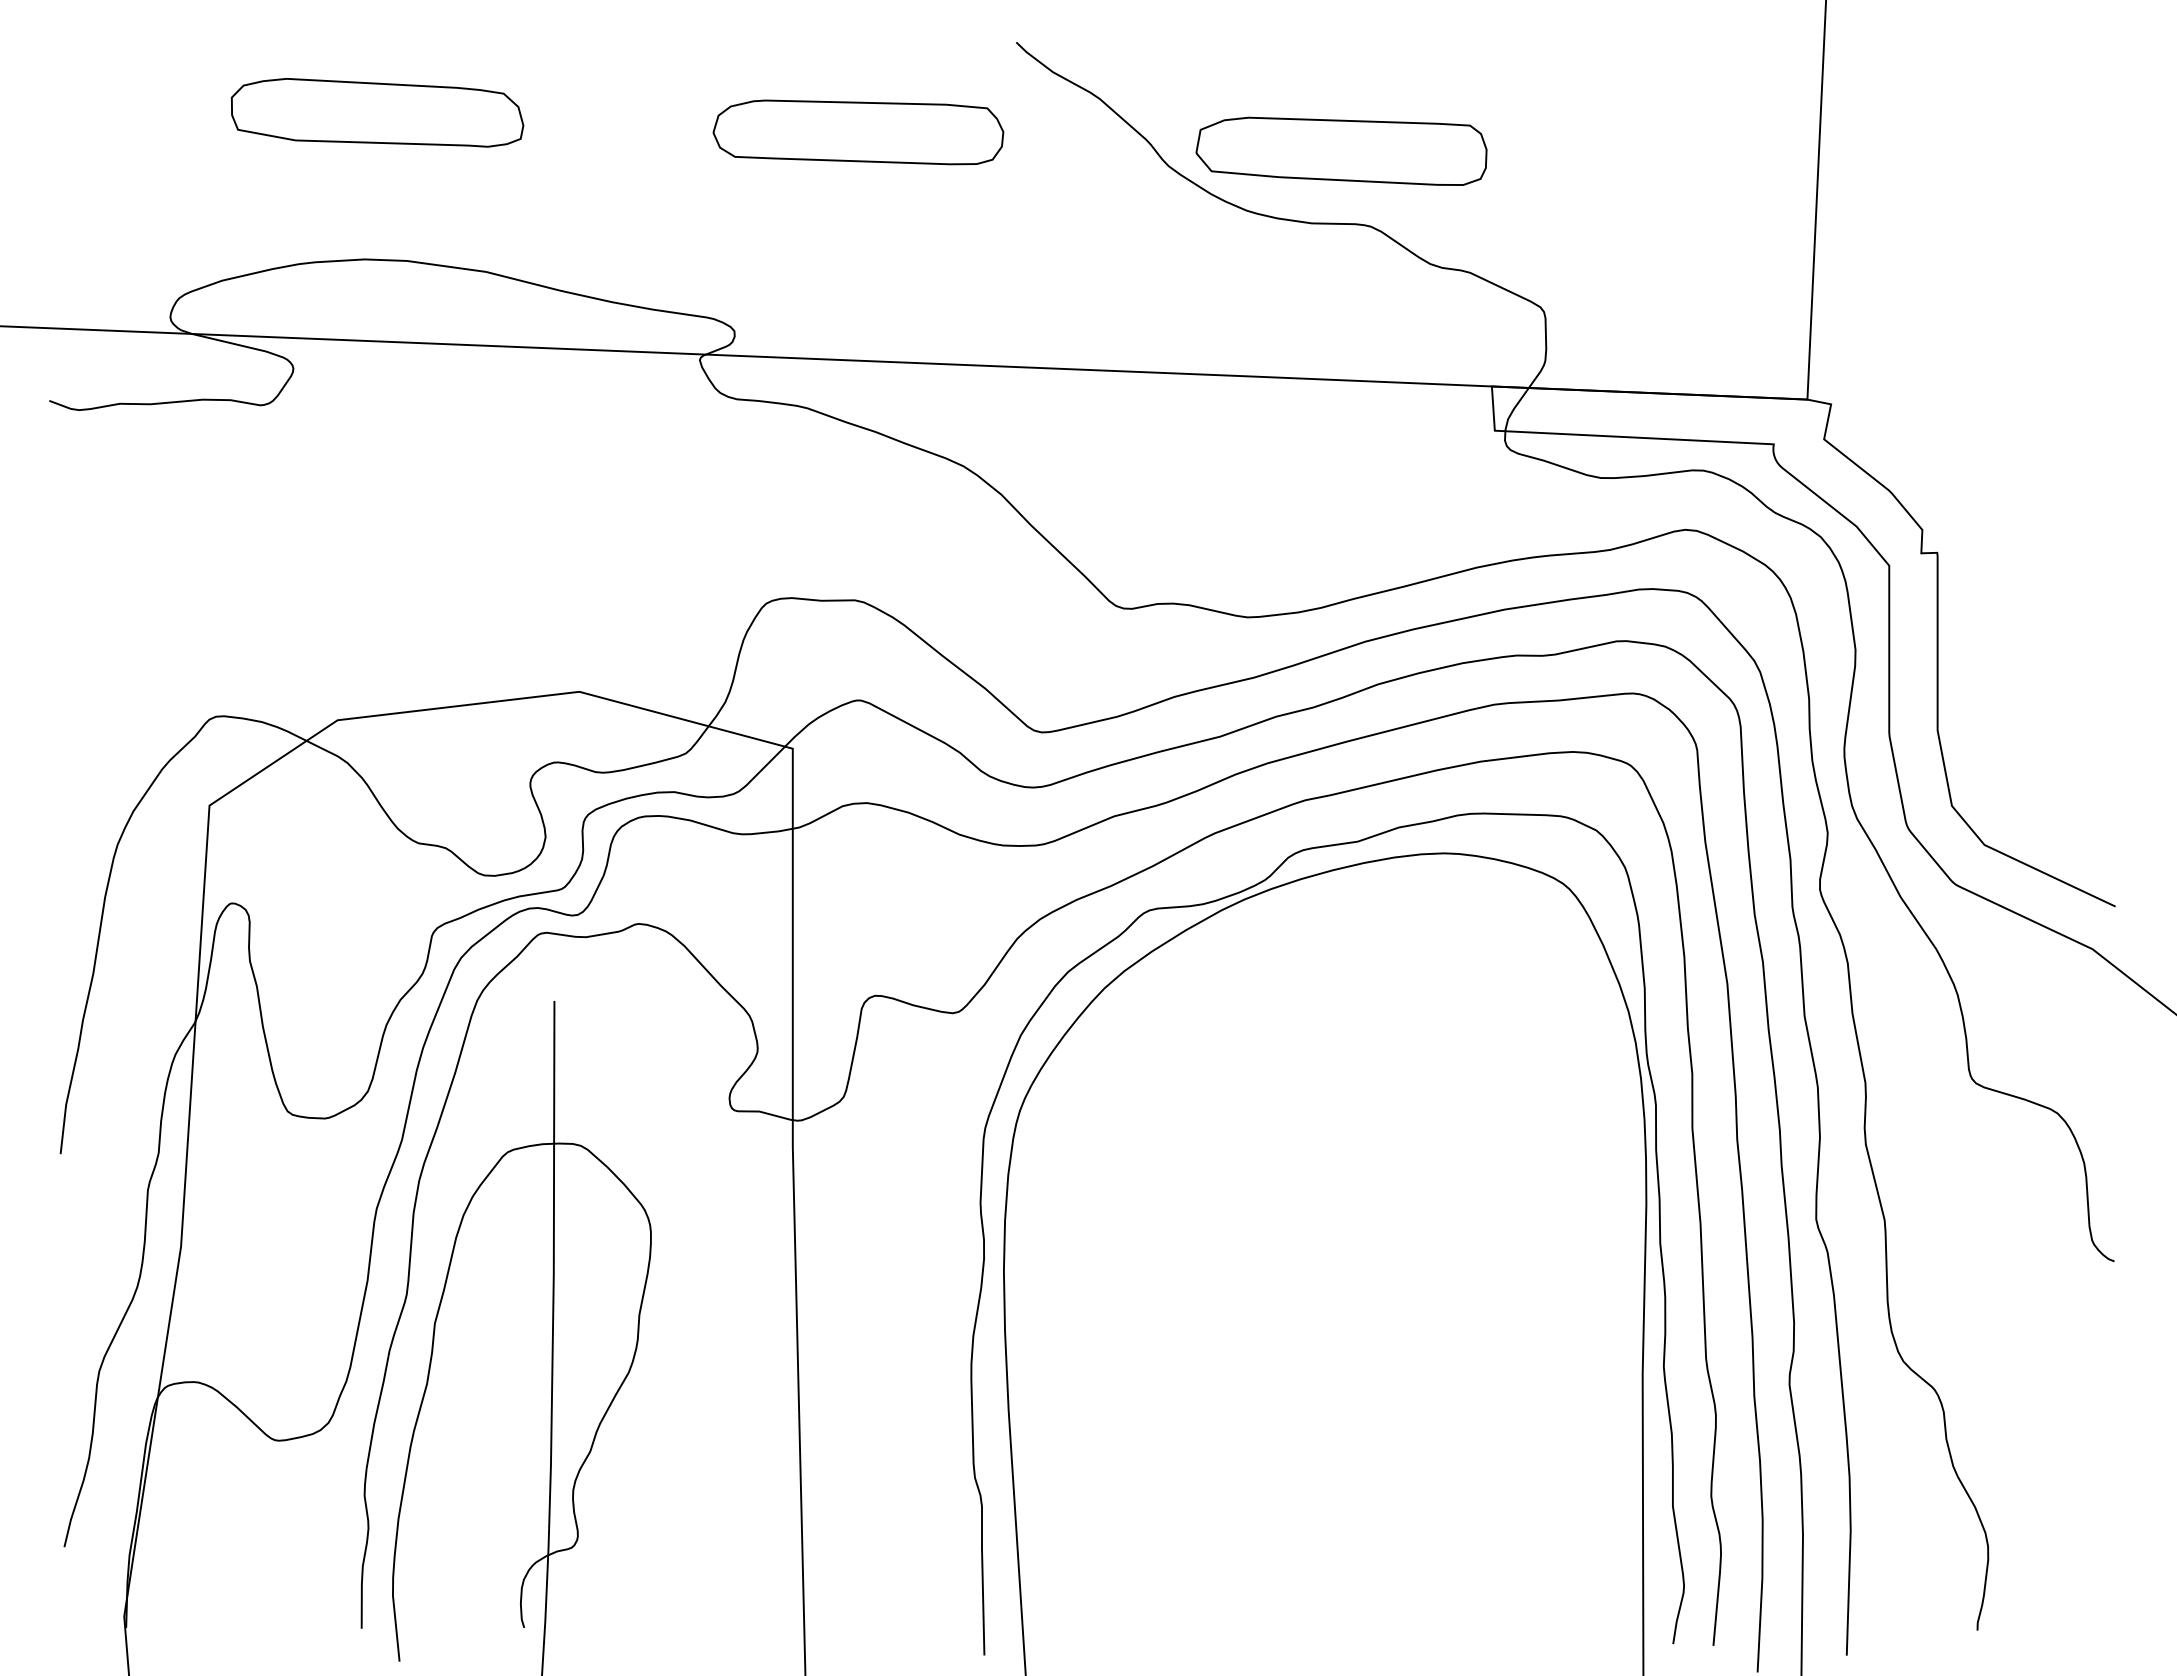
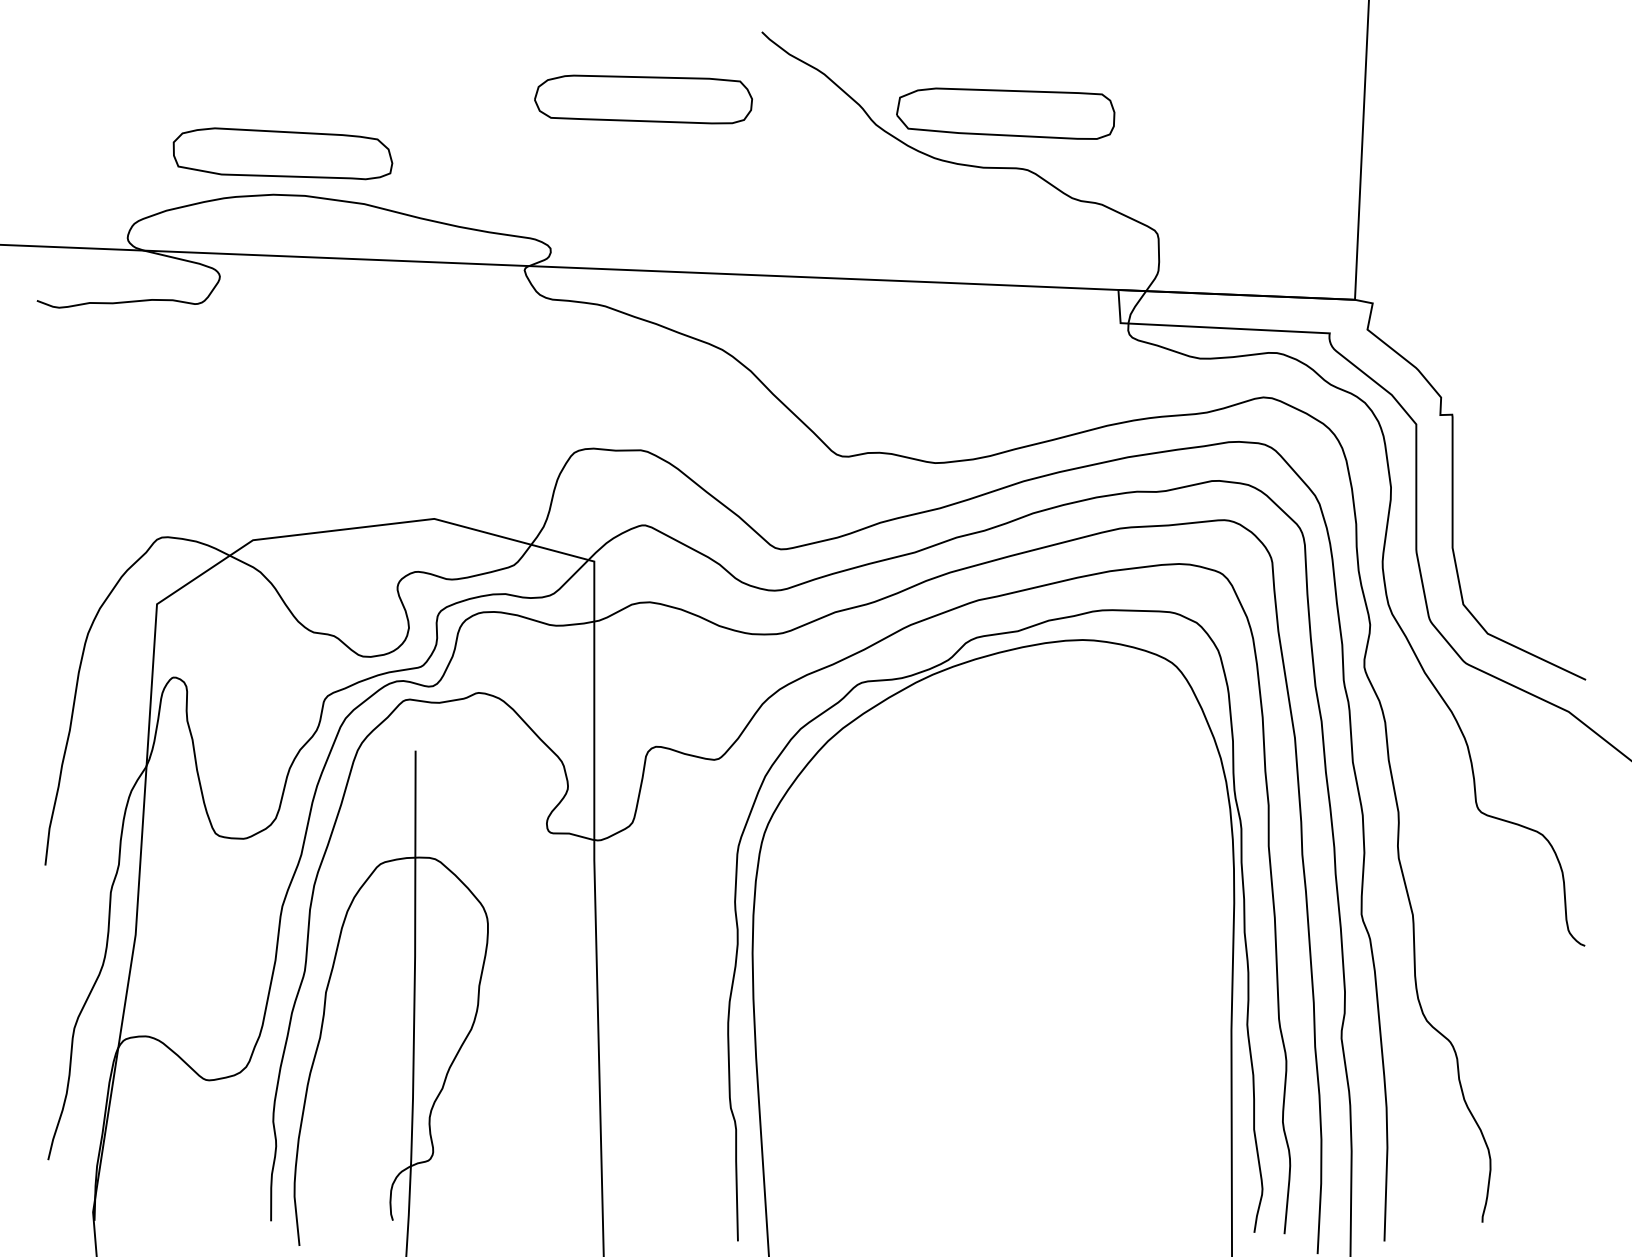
part: (377, 112) -> (282, 153), moved

